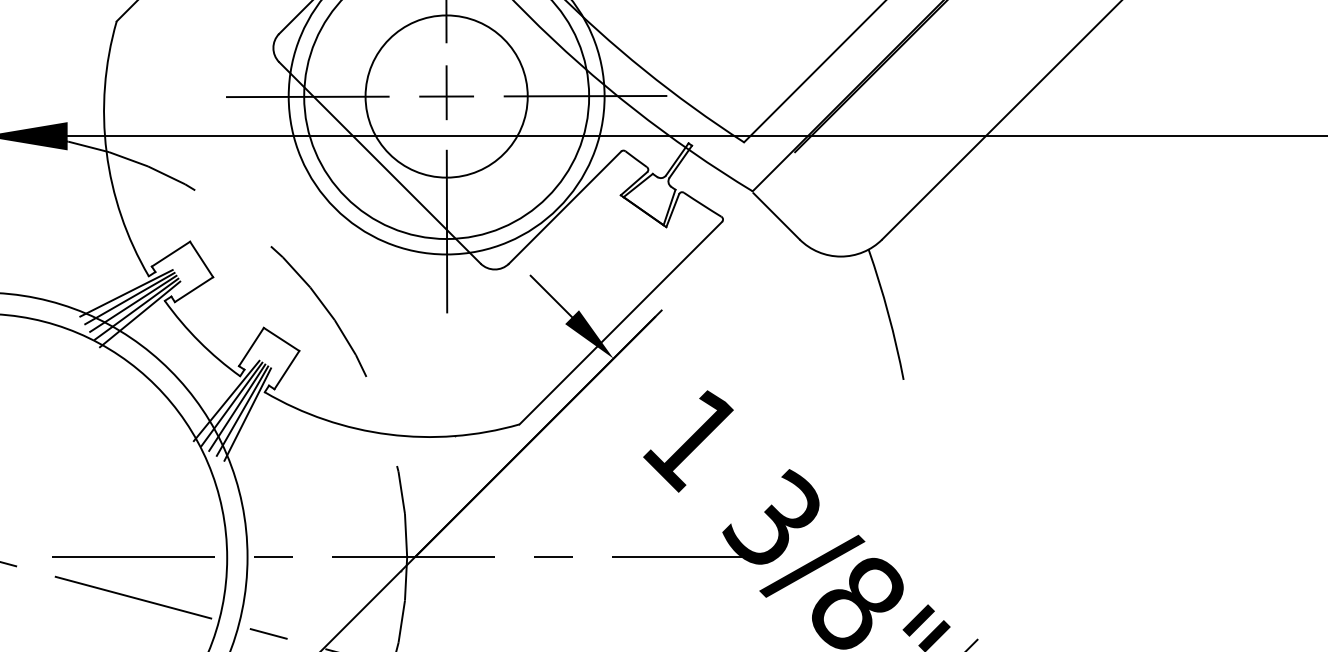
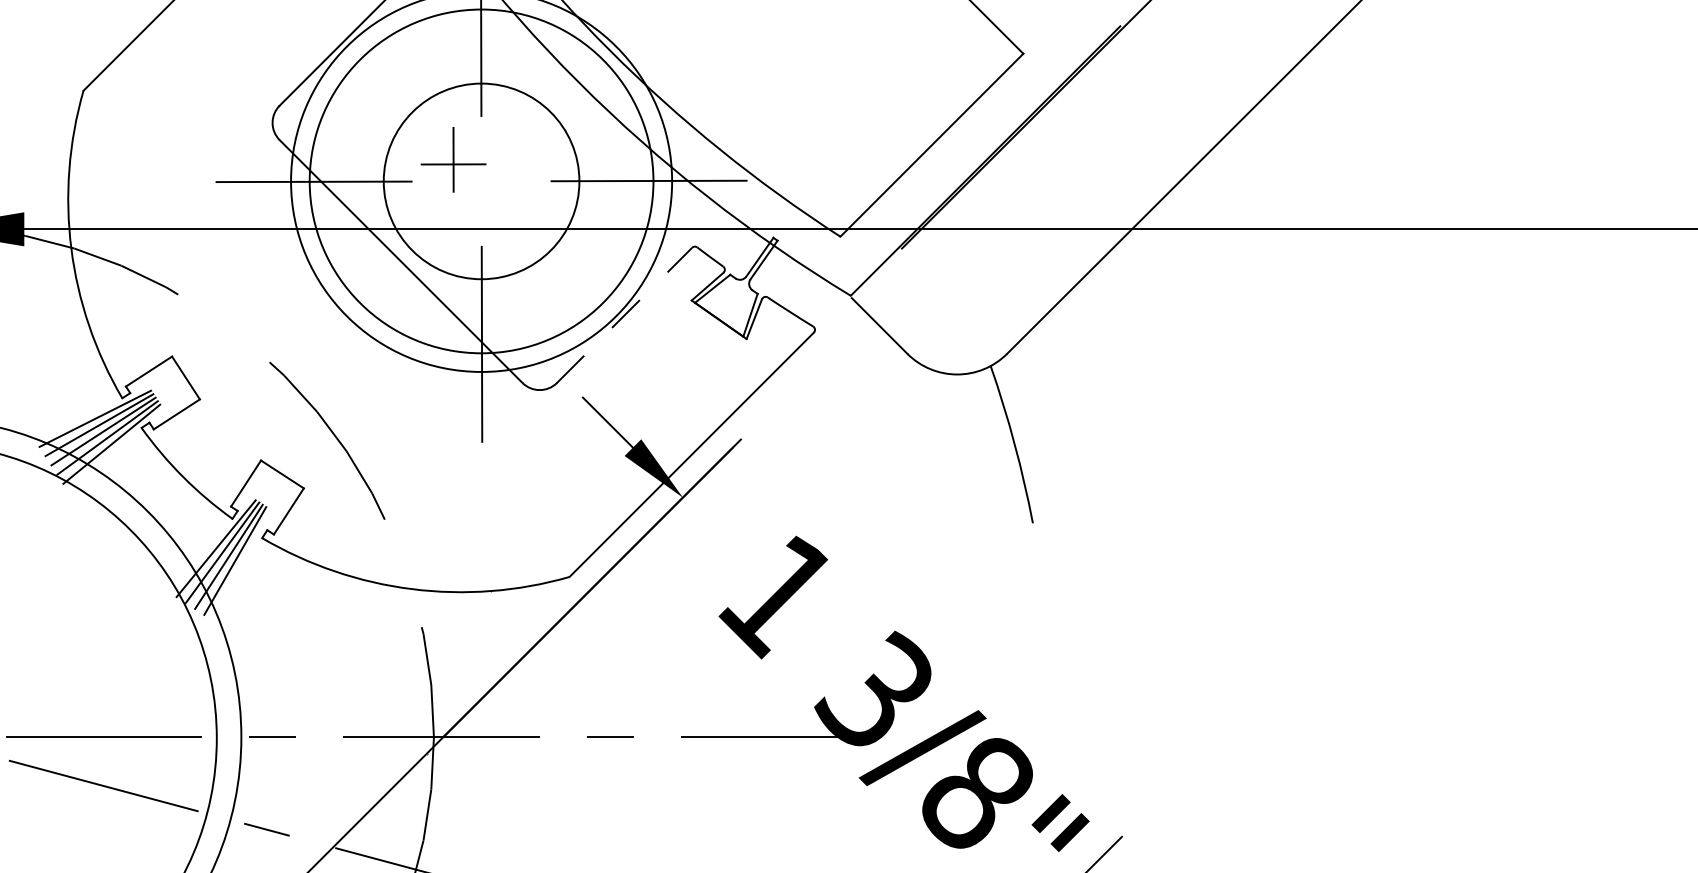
part: (446, 92) -> (453, 159), moved
line: (565, 207) -> (624, 315), solid -> dashed
line: (247, 414) -> (241, 564), removed

